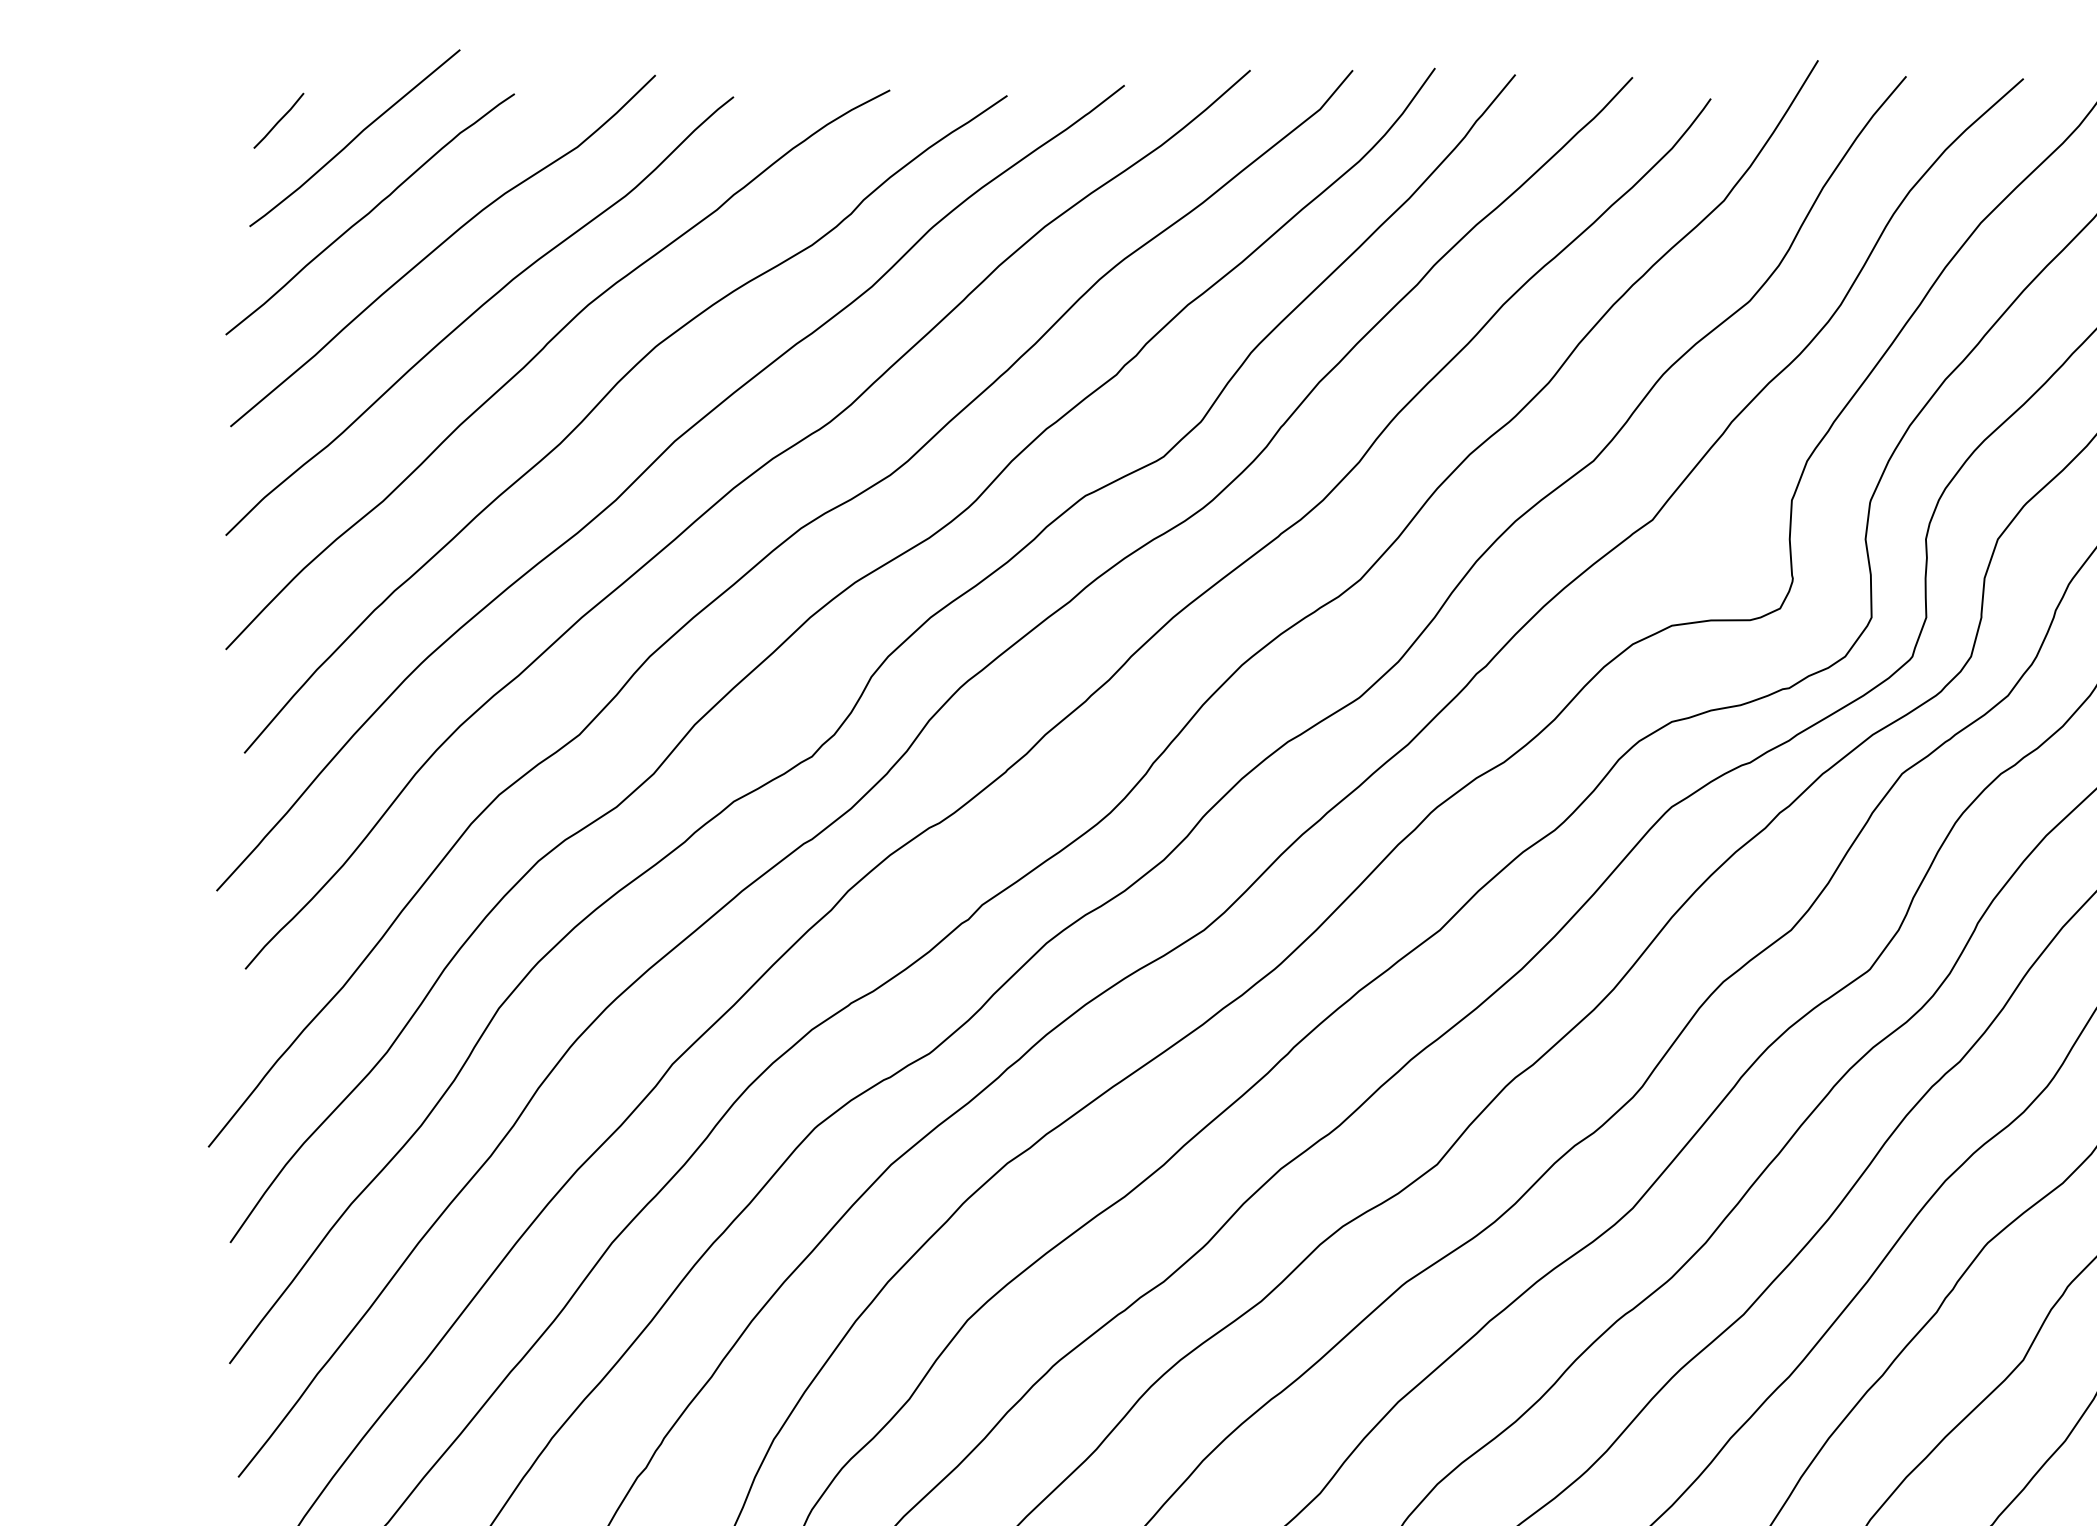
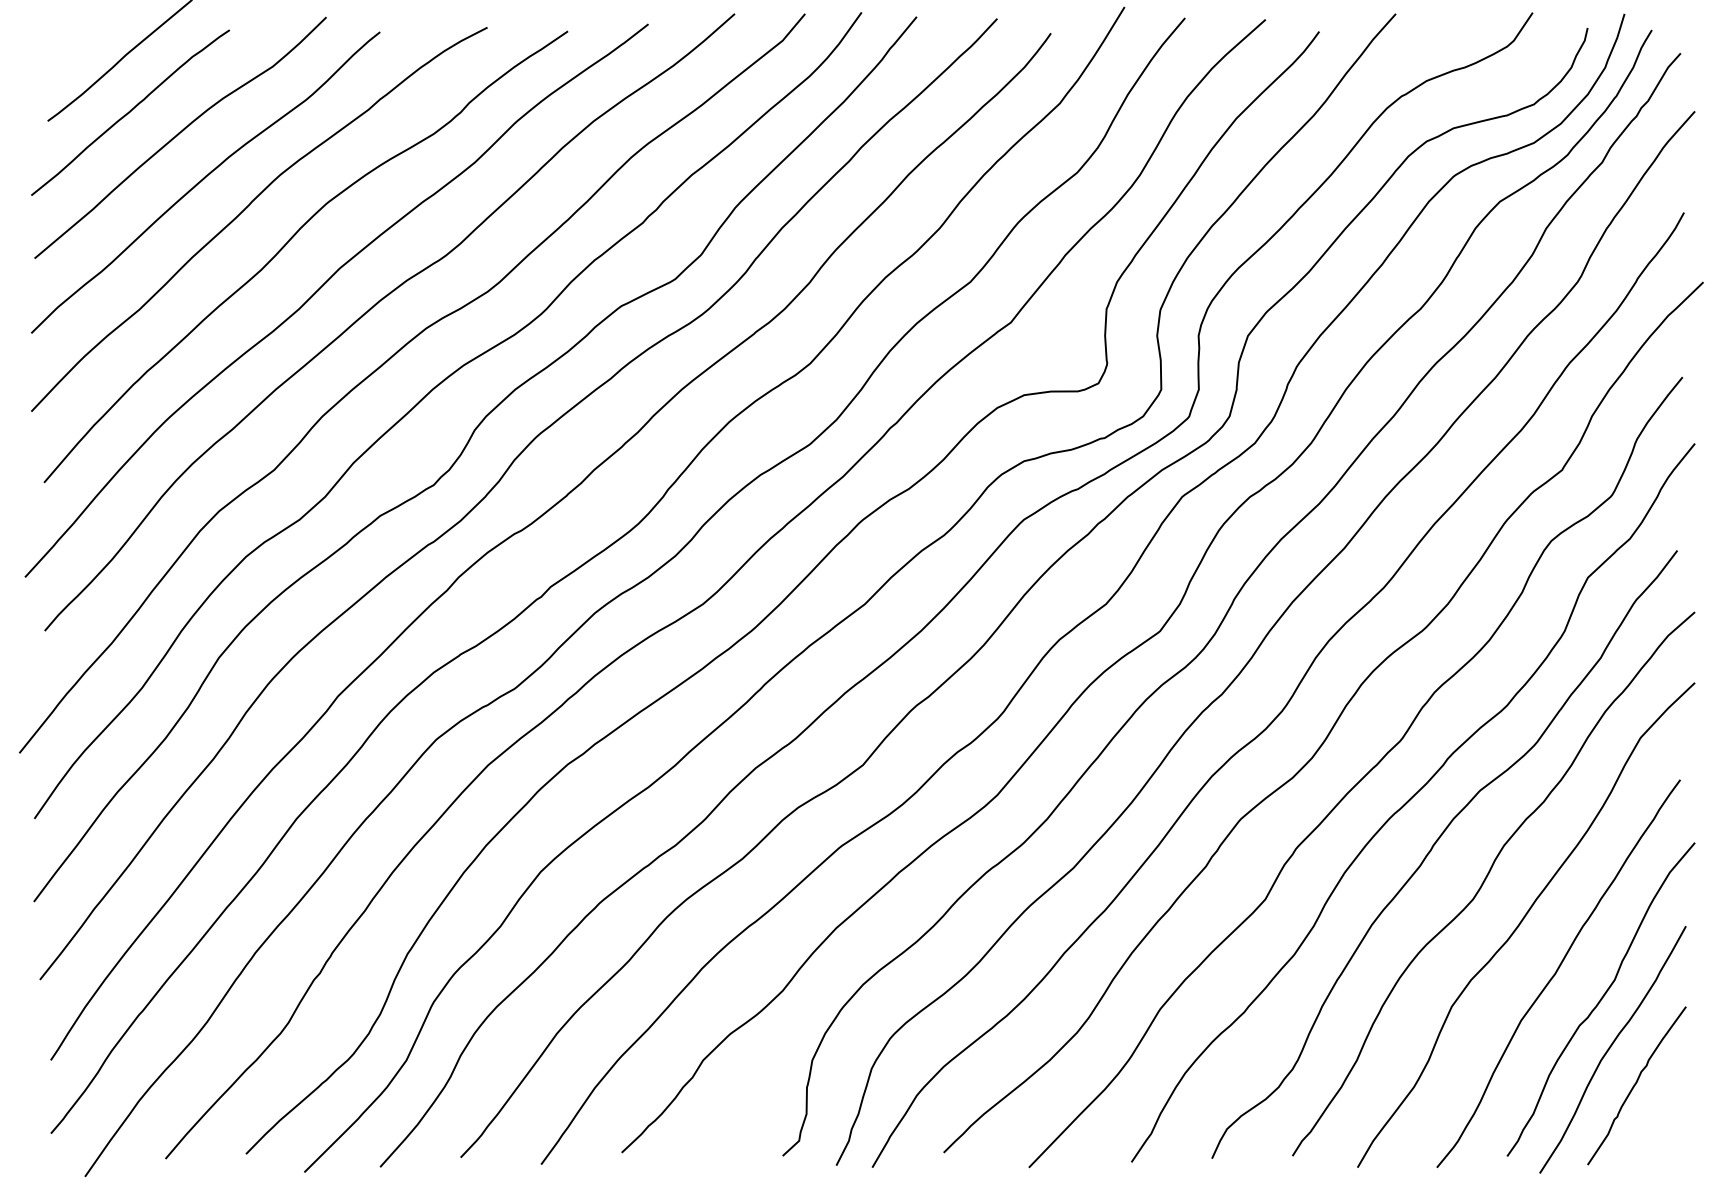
line: (278, 120) -> (67, 48), removed

